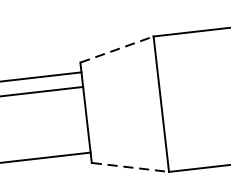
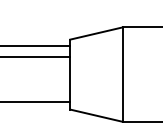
line: (117, 49) -> (96, 33), dashed -> solid
line: (130, 167) -> (96, 115), dashed -> solid

